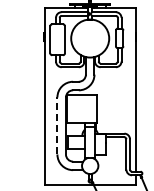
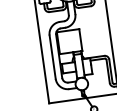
line: (57, 125) -> (52, 56), dashed -> solid

